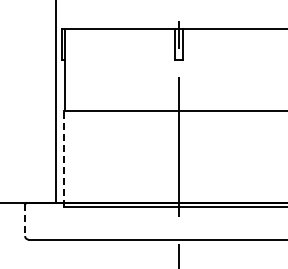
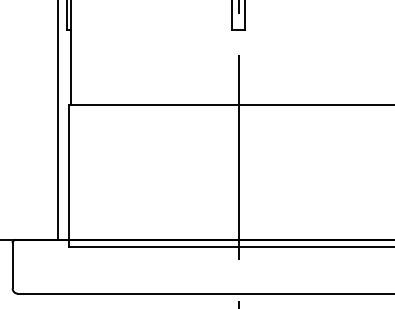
line: (63, 158) -> (68, 174), dashed -> solid
line: (25, 220) -> (13, 265), dashed -> solid

